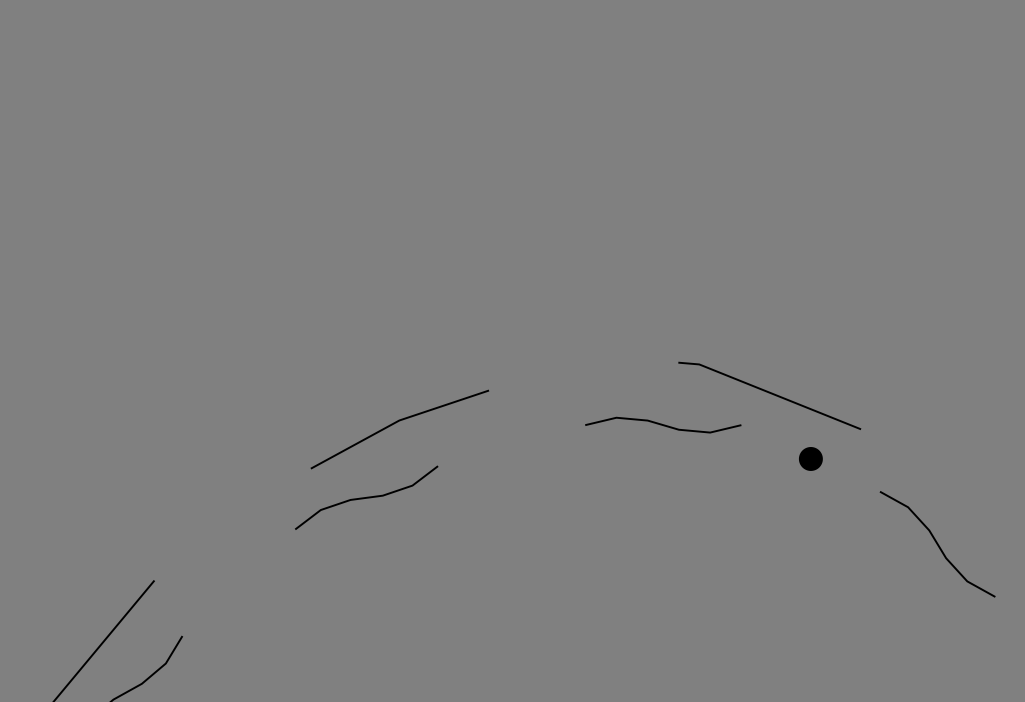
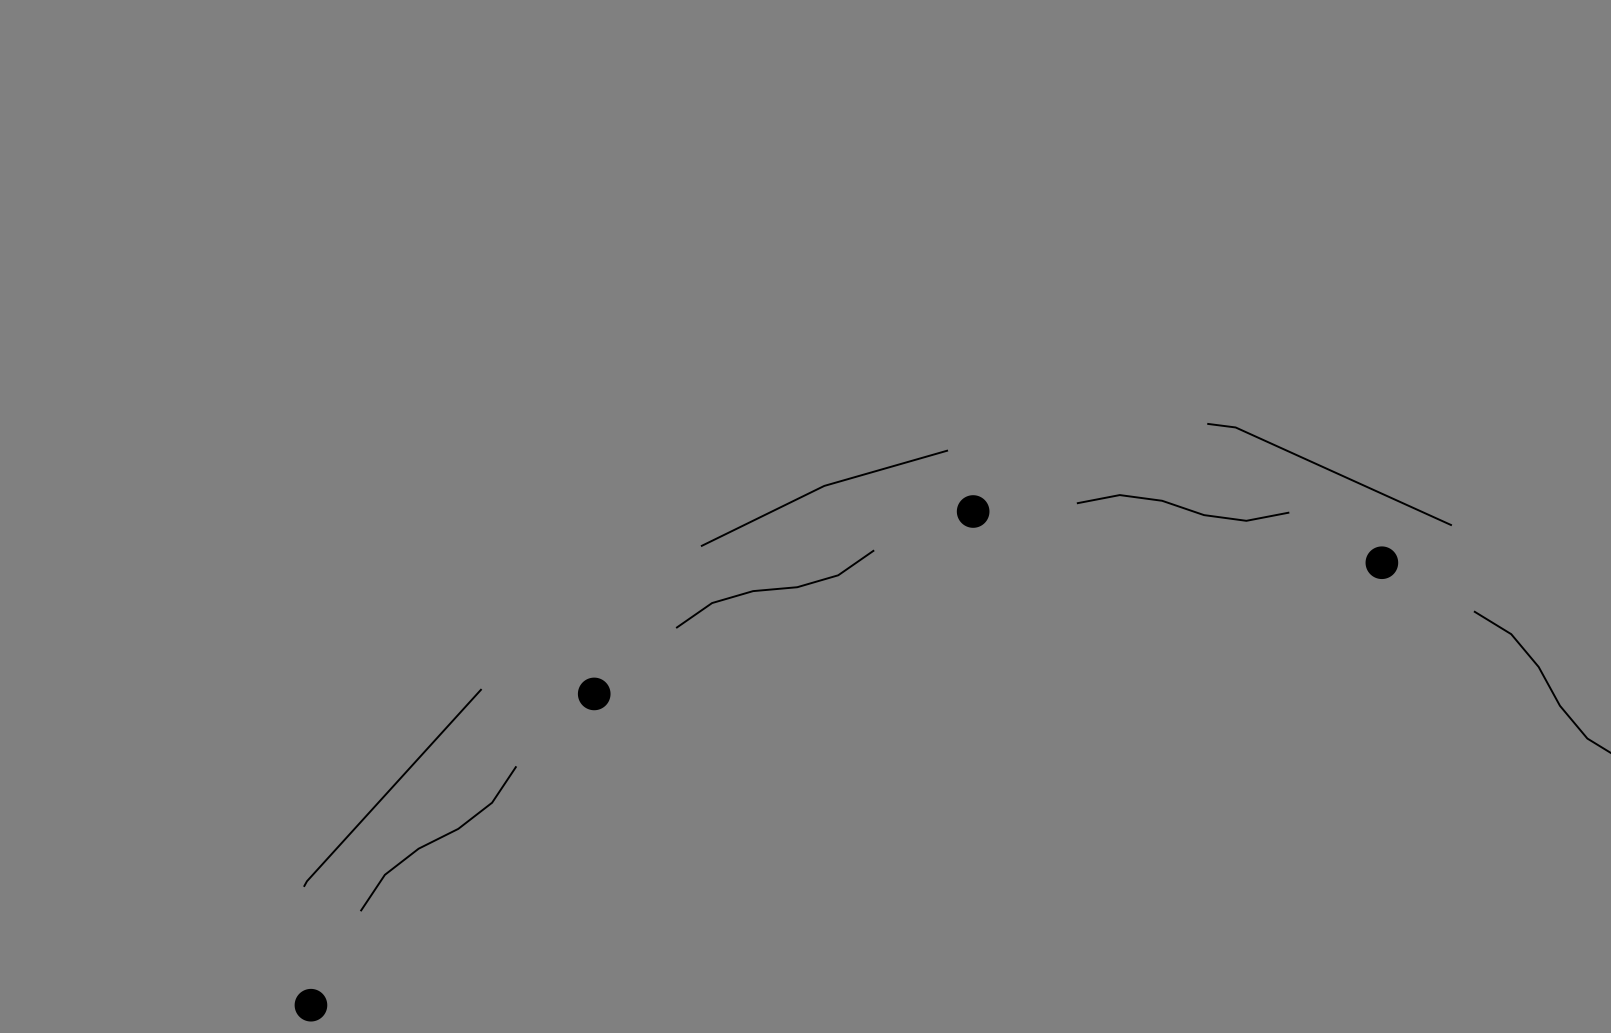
fill: (508, 434) -> (972, 511), added
fill: (236, 580) -> (593, 693), added

